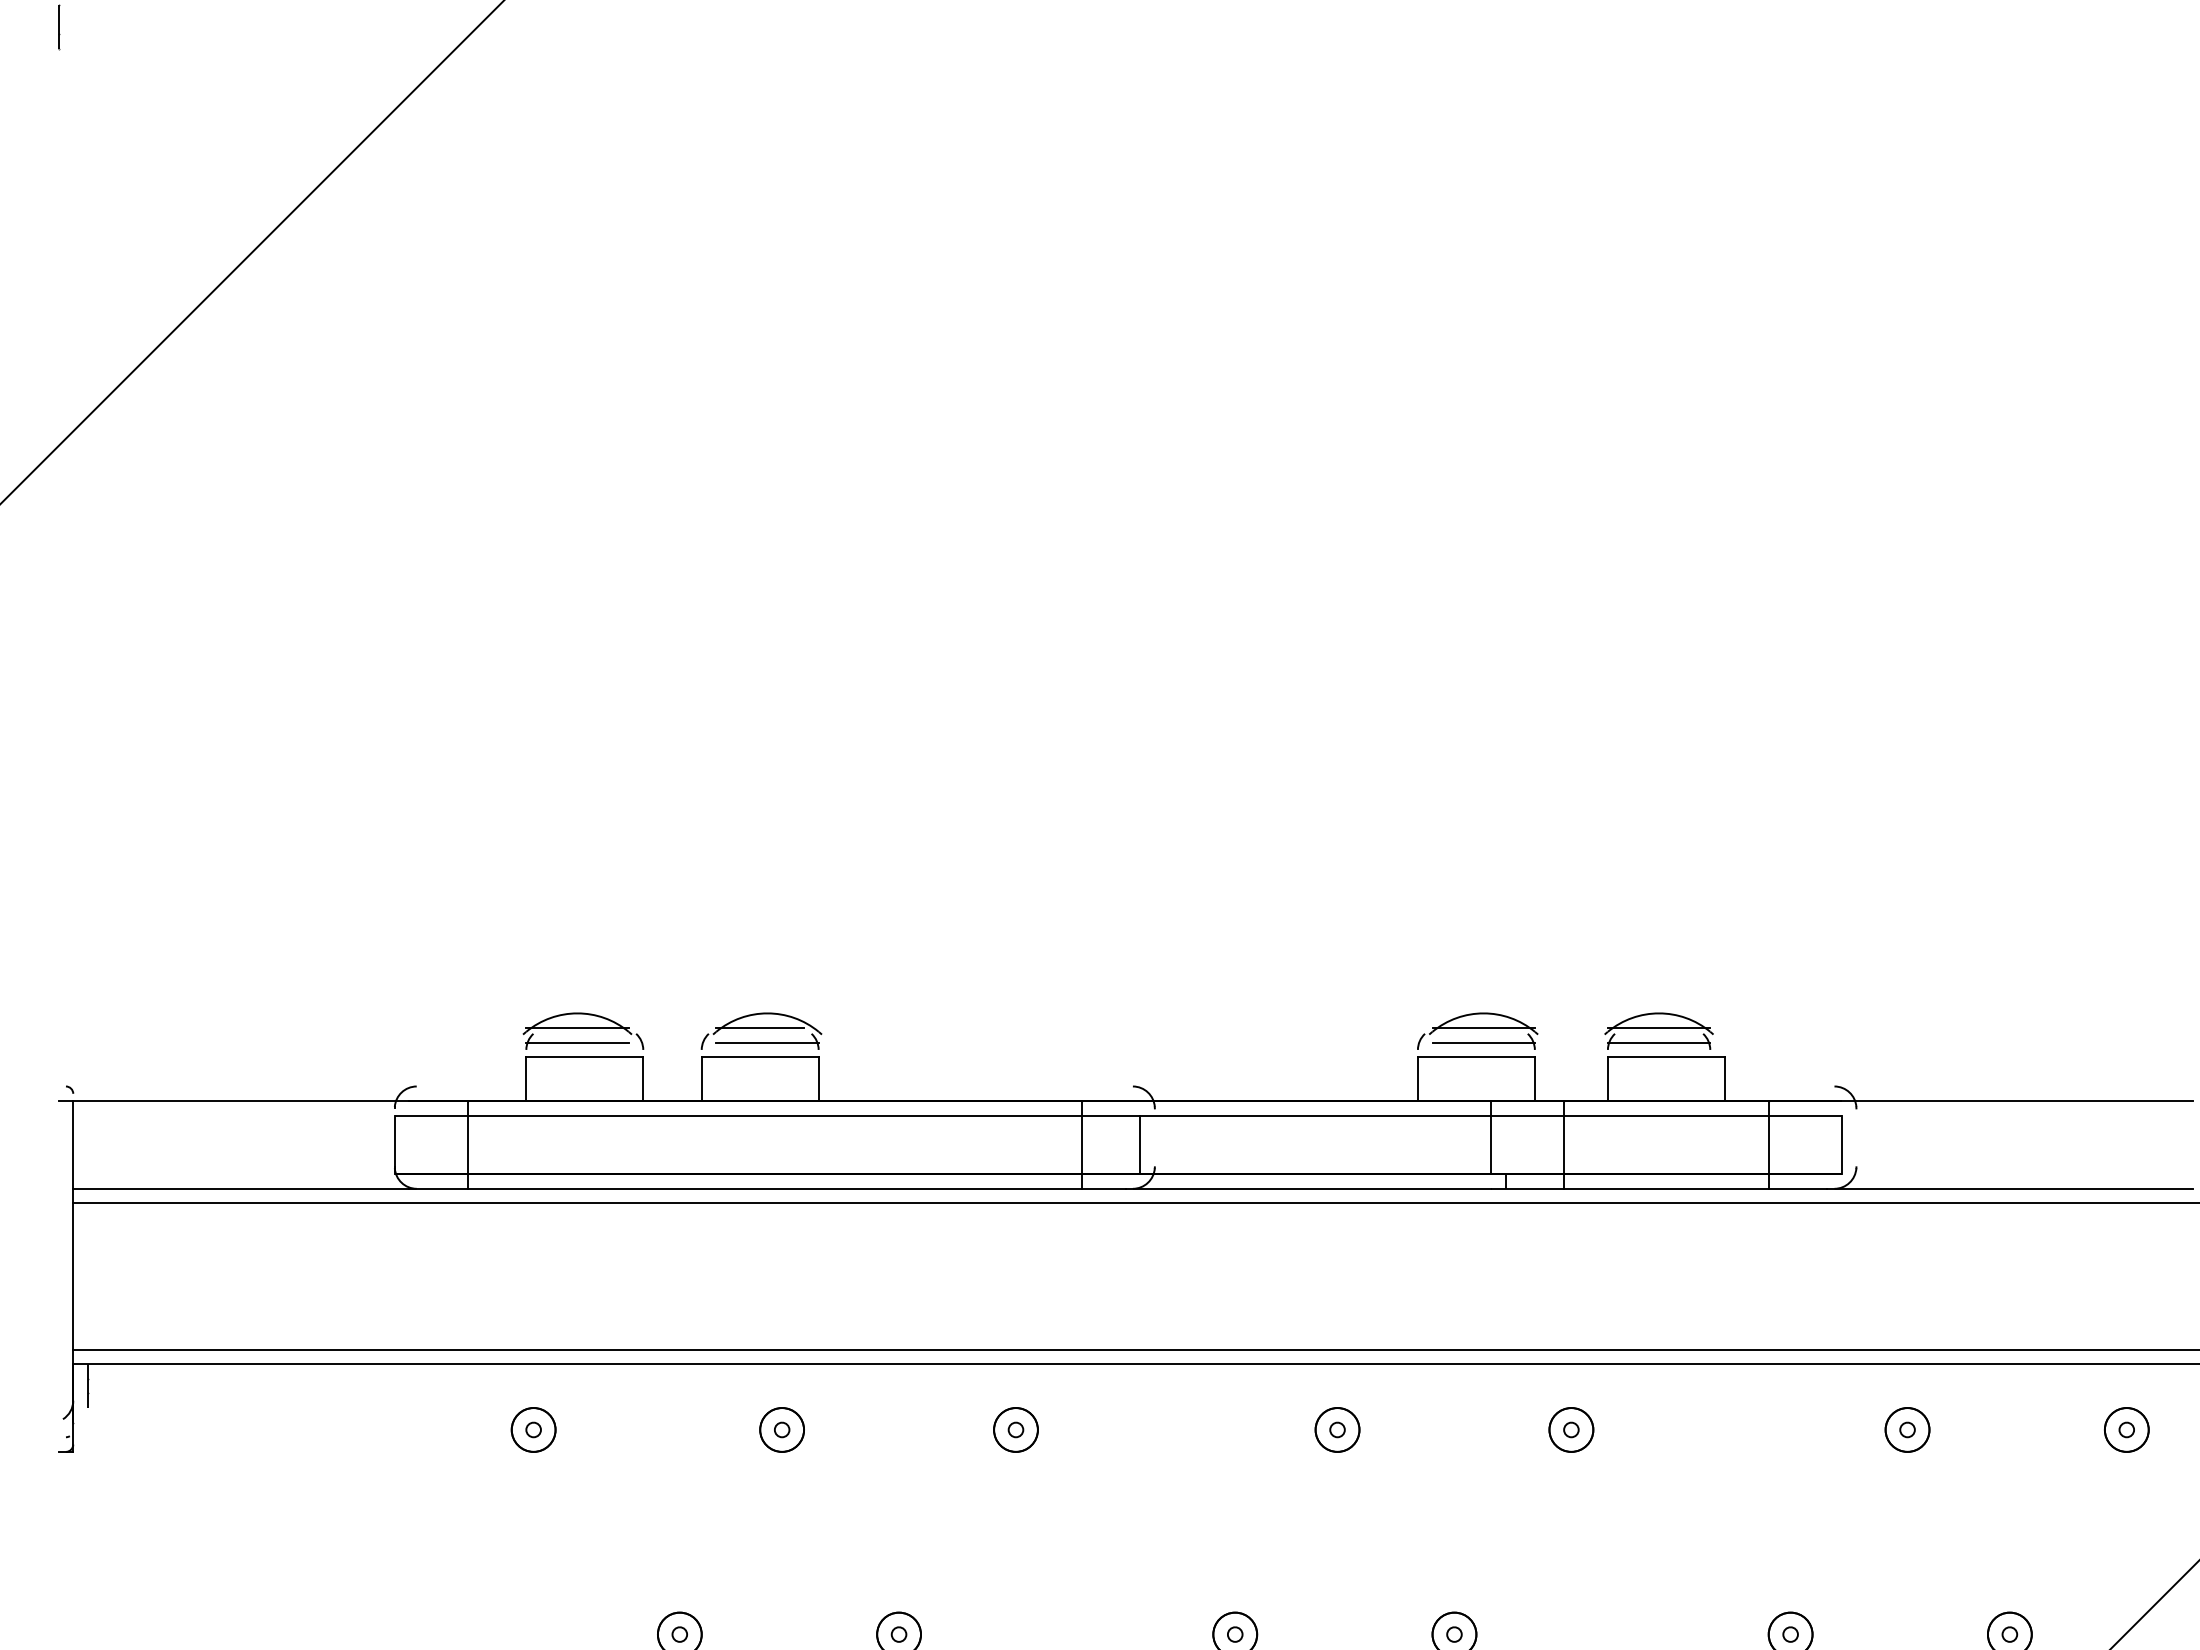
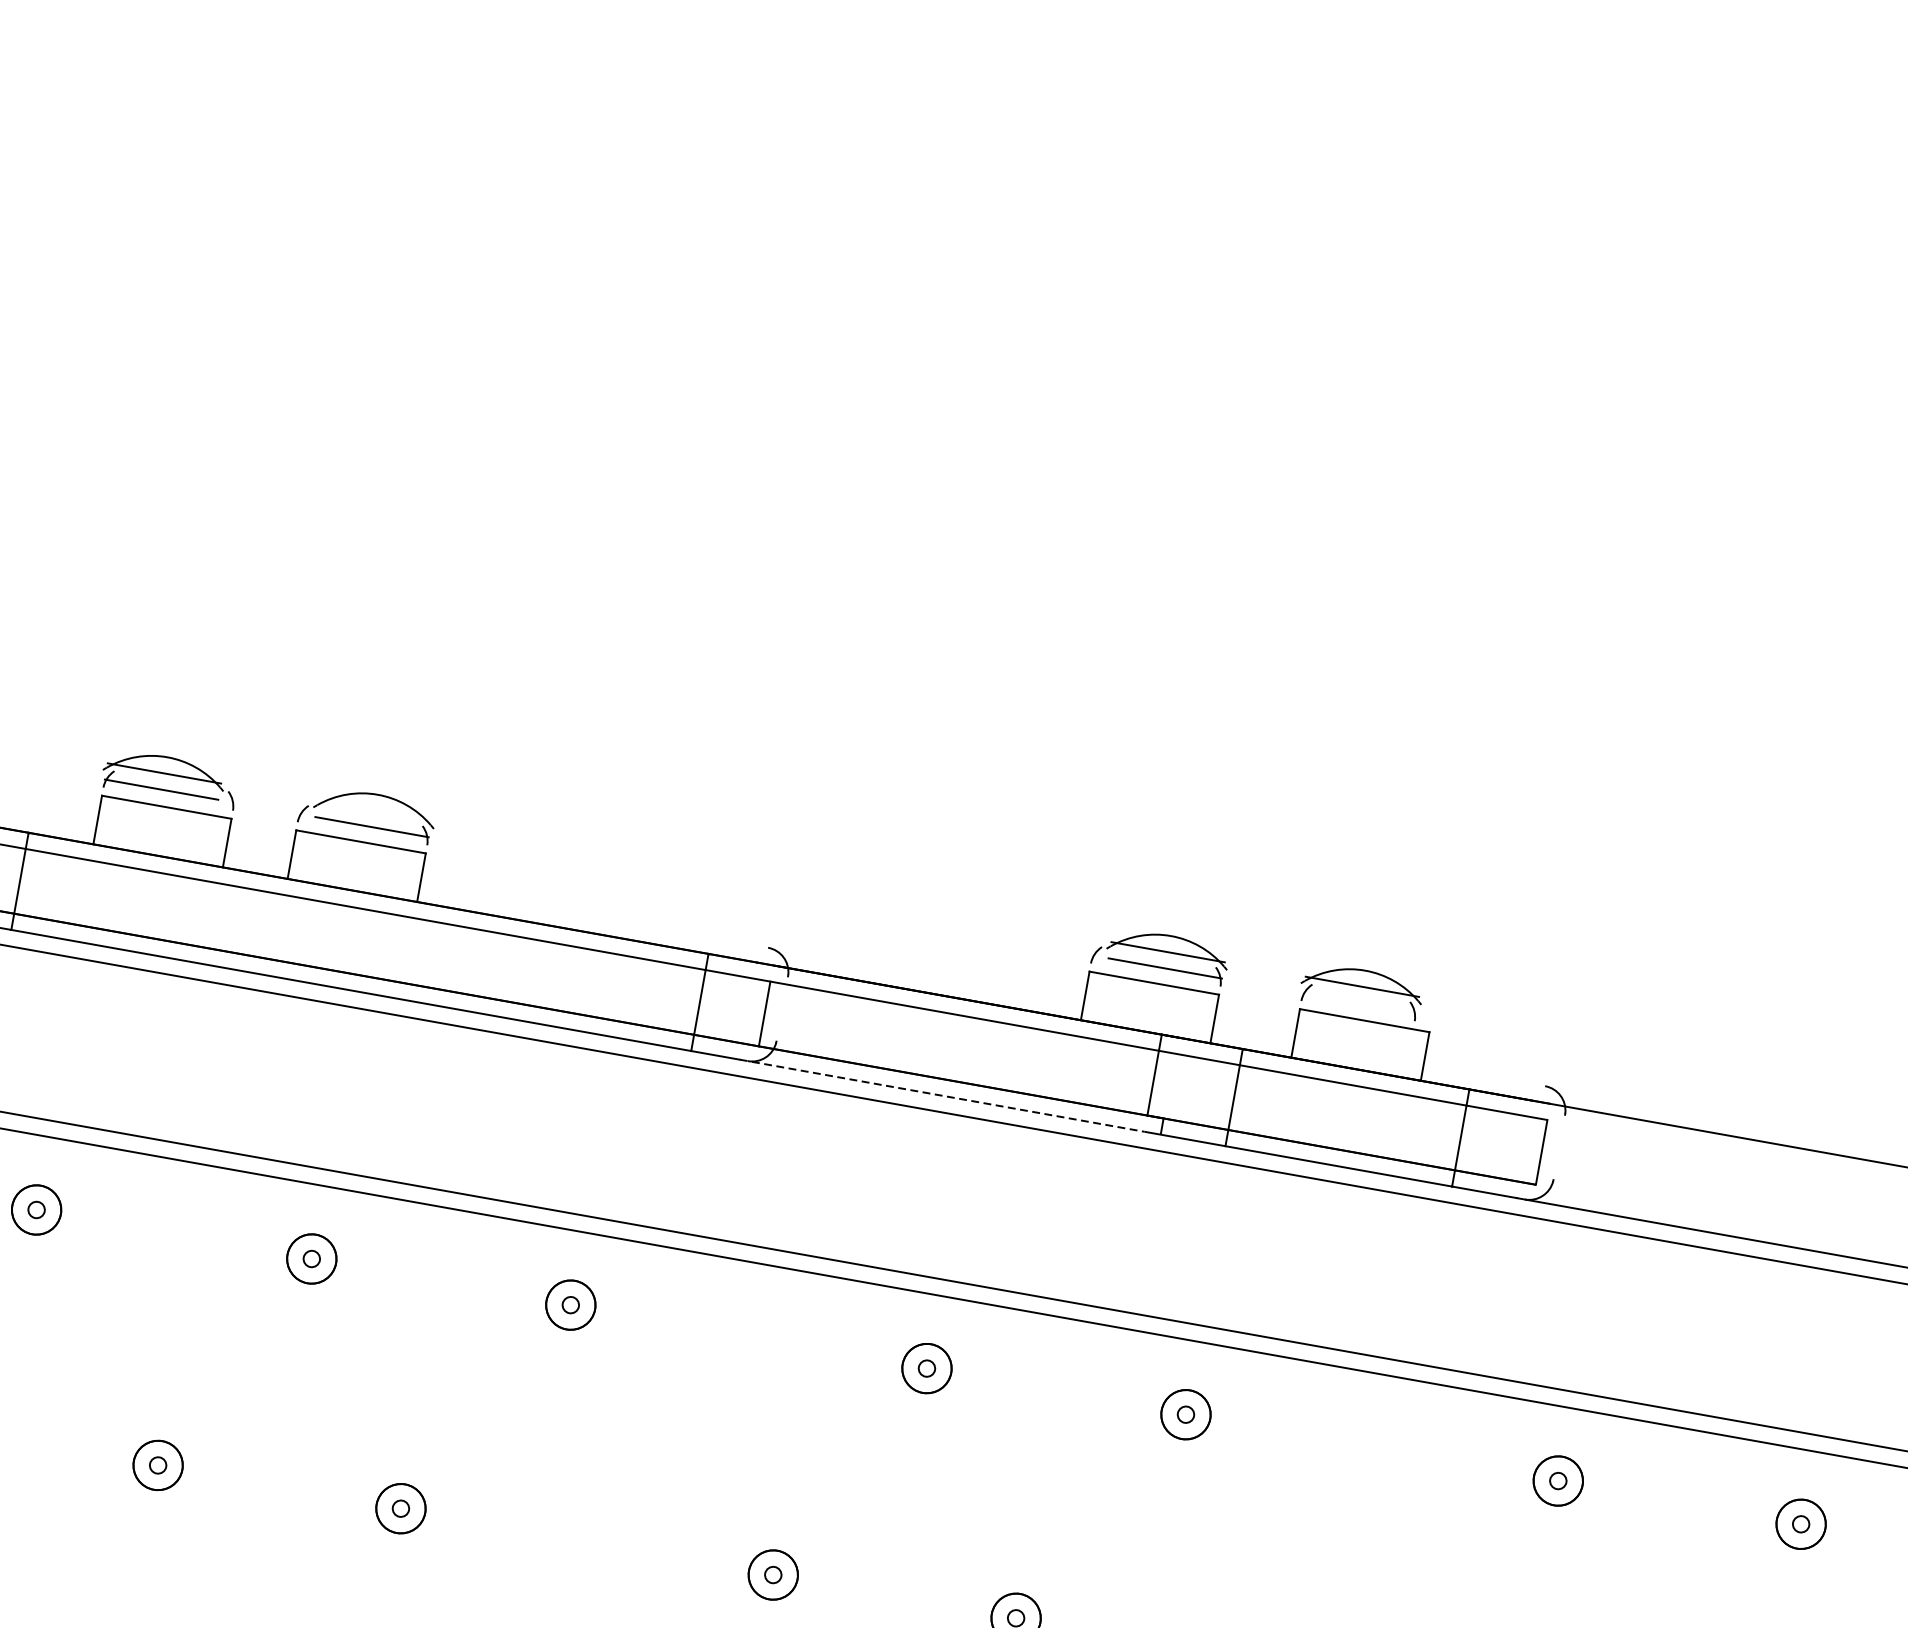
line: (760, 1028) -> (367, 810), removed
line: (1658, 1042) -> (1358, 1002), removed
line: (1308, 1188) -> (942, 1095), solid -> dashed

